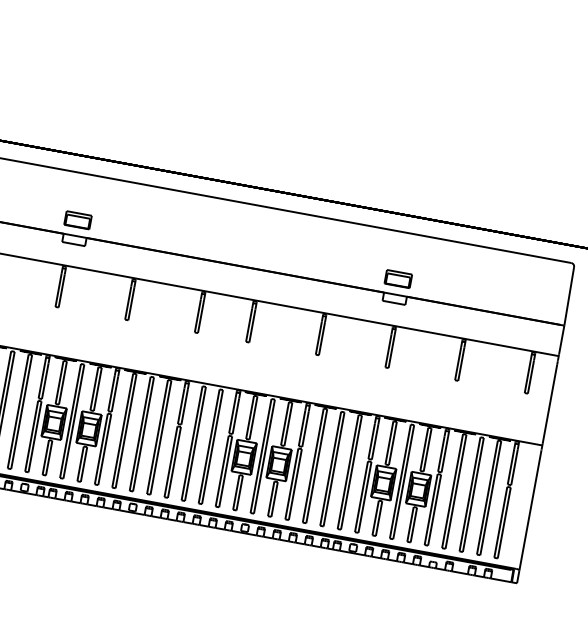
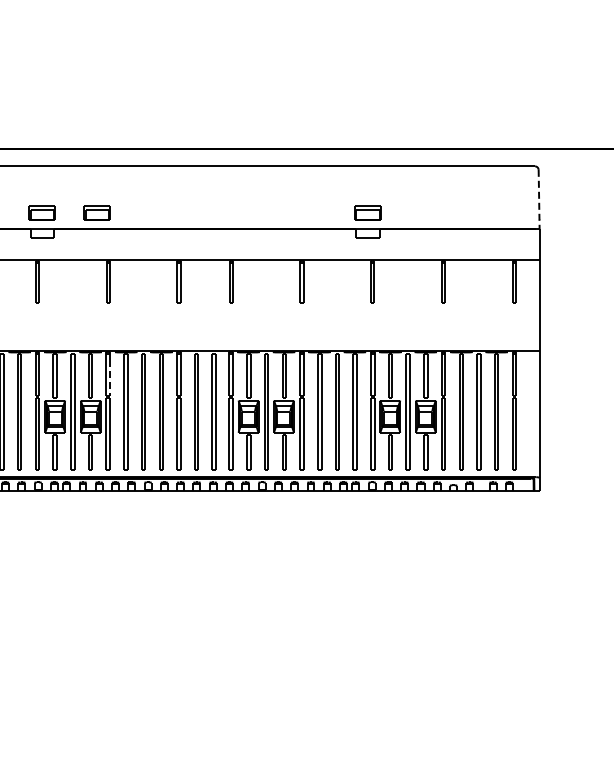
part: (131, 229) -> (96, 212), added
line: (569, 296) -> (539, 199), solid -> dashed
line: (115, 394) -> (110, 378), solid -> dashed

